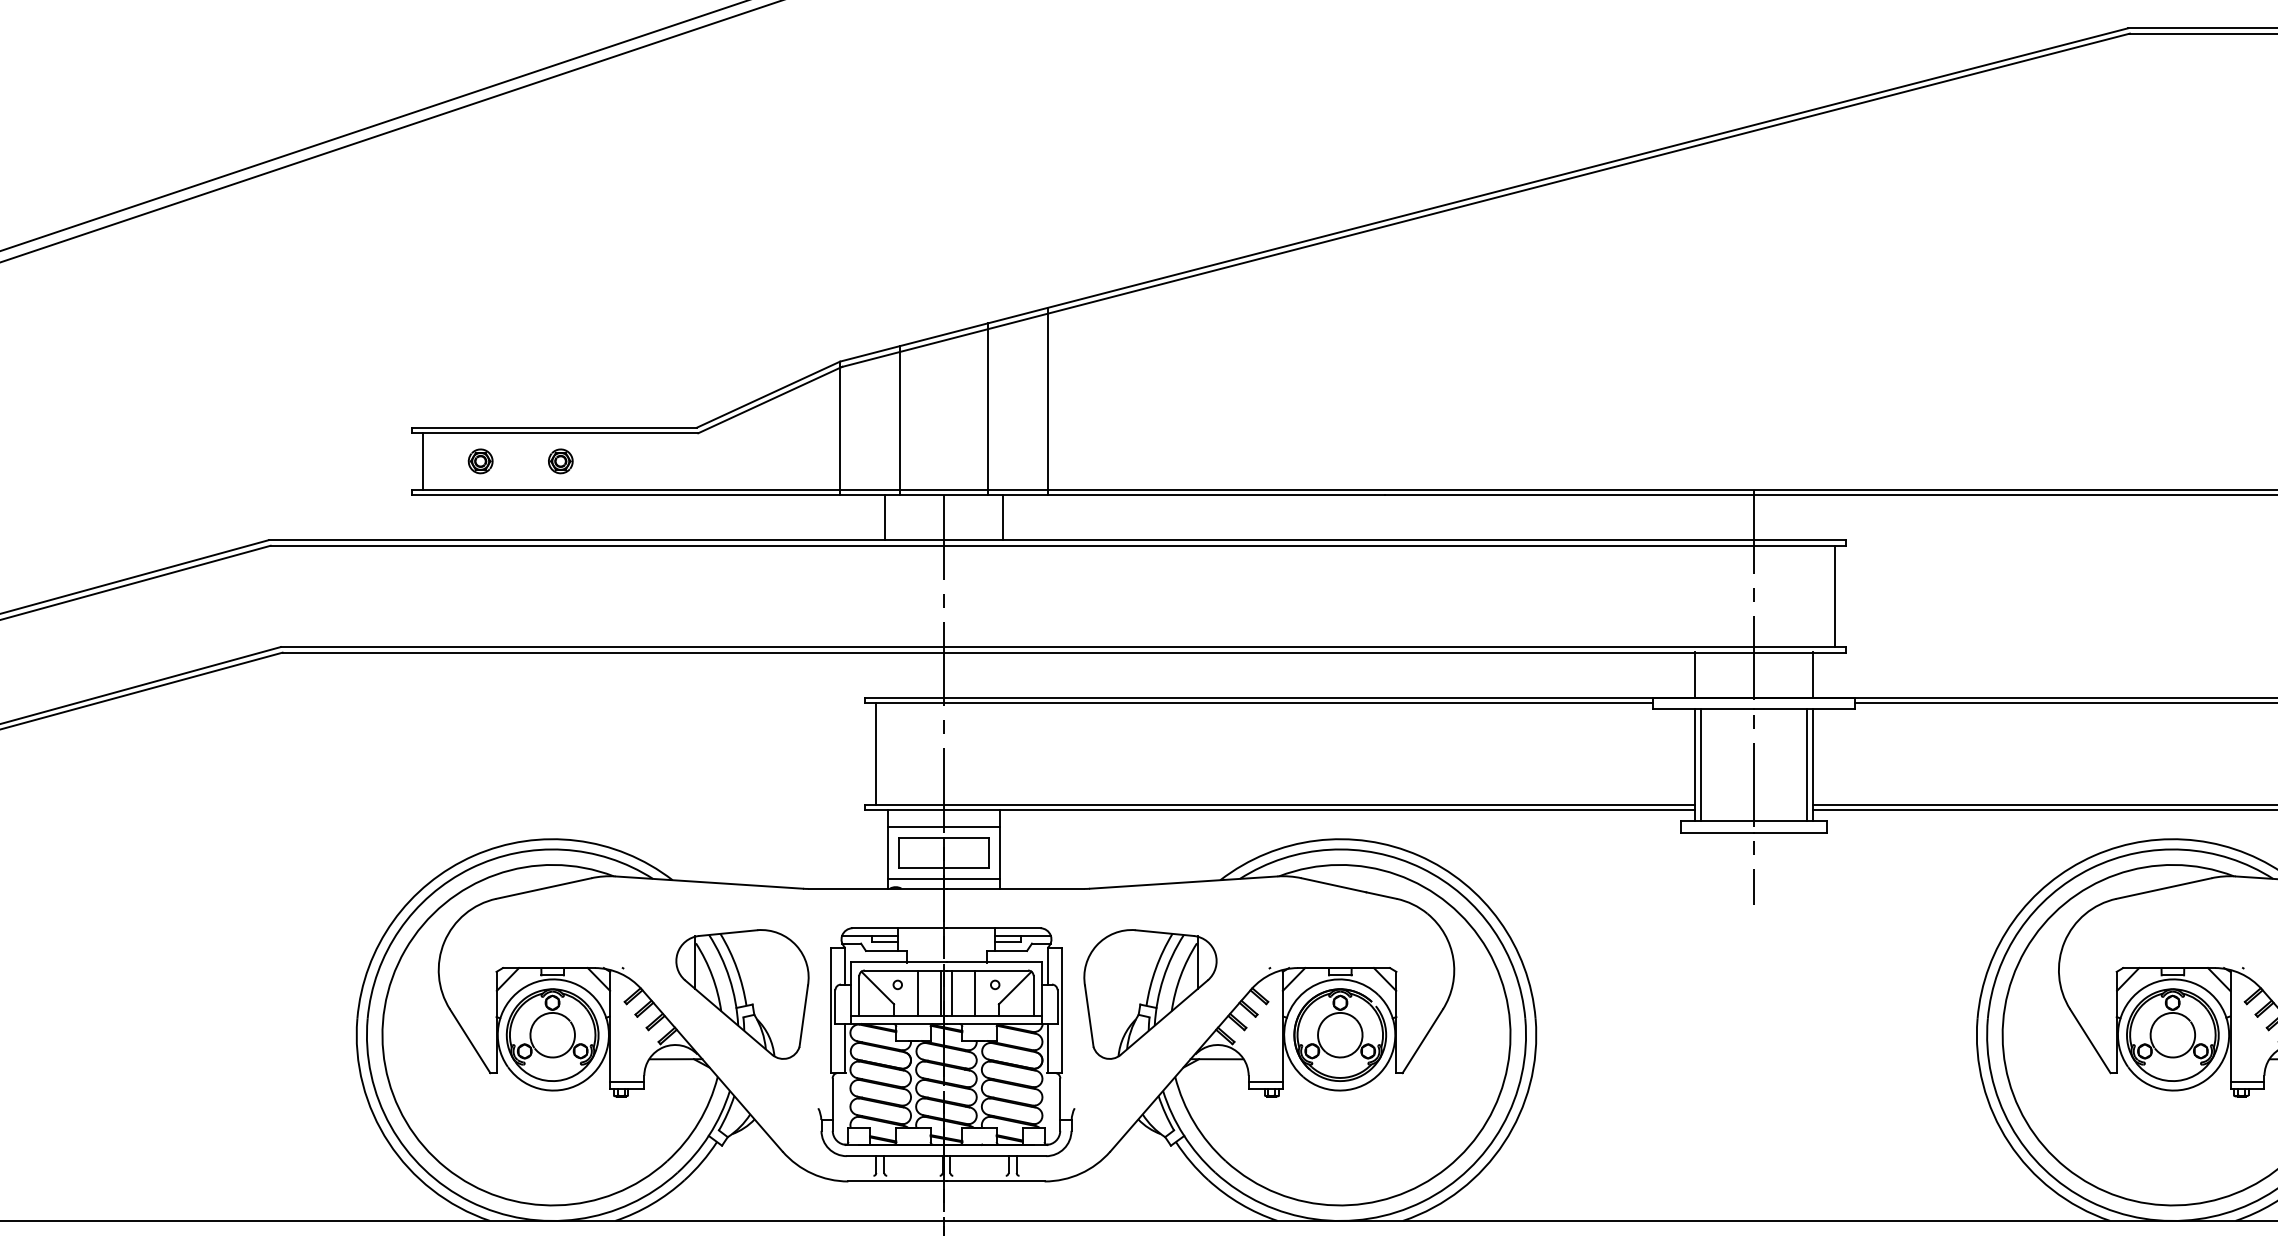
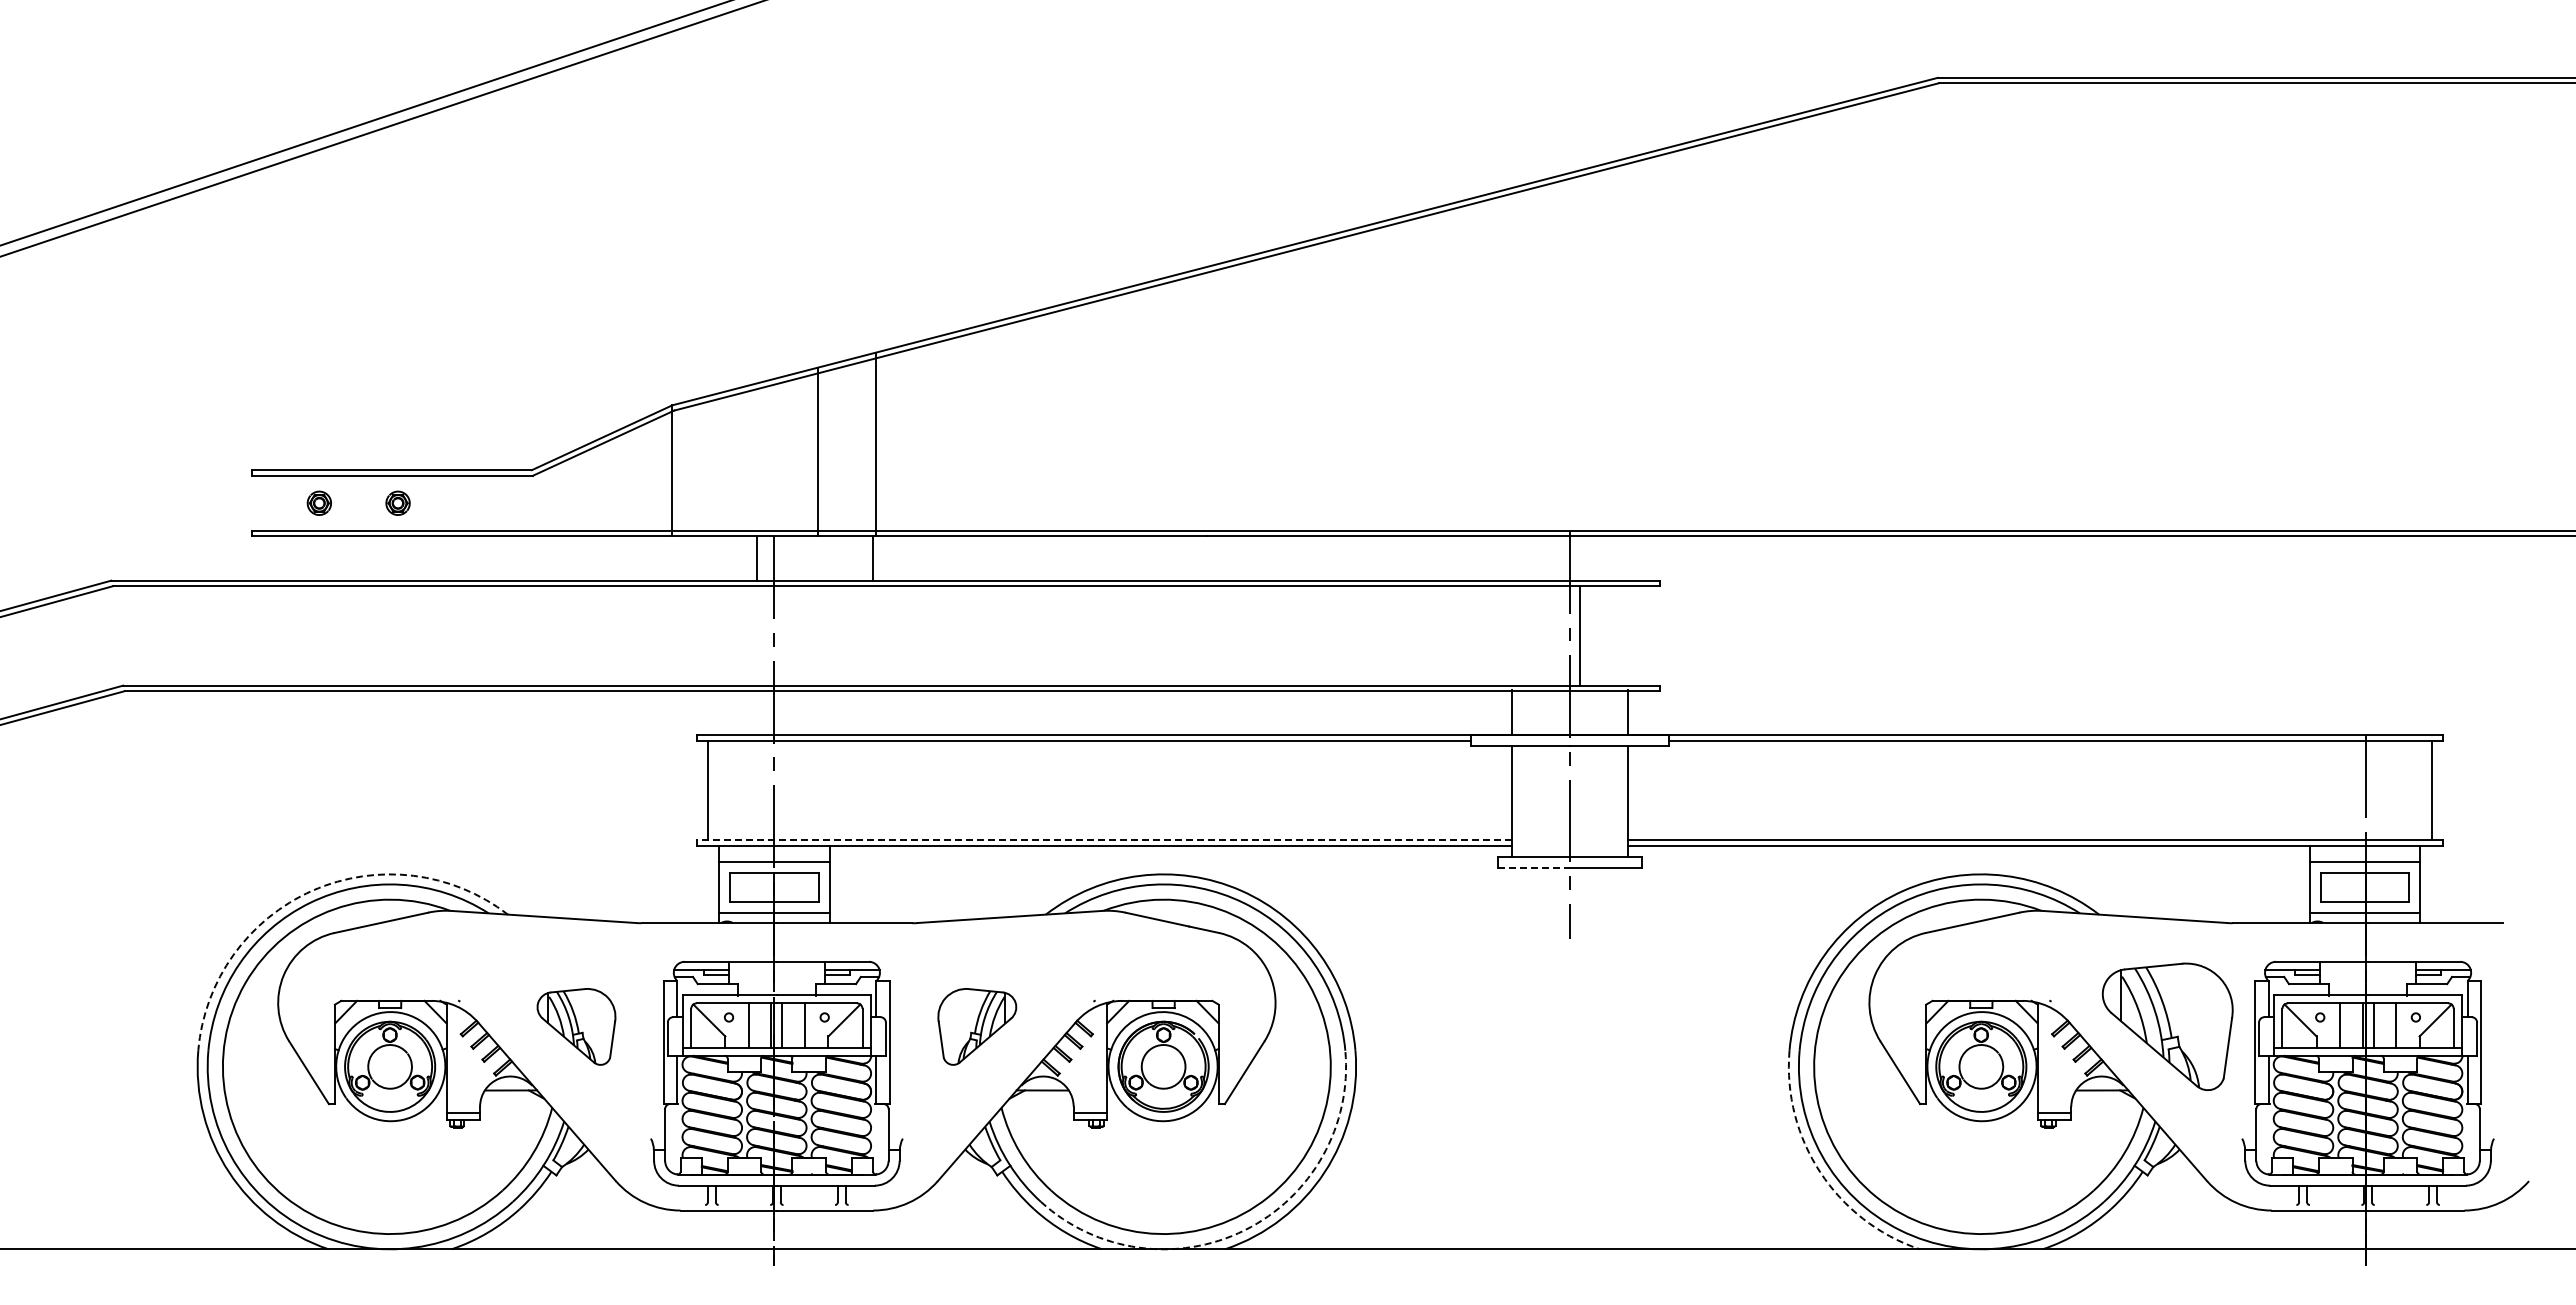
line: (900, 420) -> (731, 463), removed
line: (422, 460) -> (262, 502), removed
line: (885, 517) -> (757, 558), moved
line: (1003, 517) -> (873, 558), moved
line: (1835, 595) -> (1580, 635), moved
line: (1700, 765) -> (1517, 801), removed
line: (1807, 765) -> (1622, 801), removed
line: (1279, 804) -> (1103, 840), solid -> dashed
line: (1717, 832) -> (1534, 867), solid -> dashed
arc: (473, 855) -> (312, 890), solid -> dashed
part: (742, 994) -> (576, 1026), size x0.6
part: (1150, 994) -> (977, 1026), size x0.6
arc: (2009, 1142) -> (1820, 1172), solid -> dashed
arc: (1422, 1201) -> (1244, 1230), solid -> dashed

